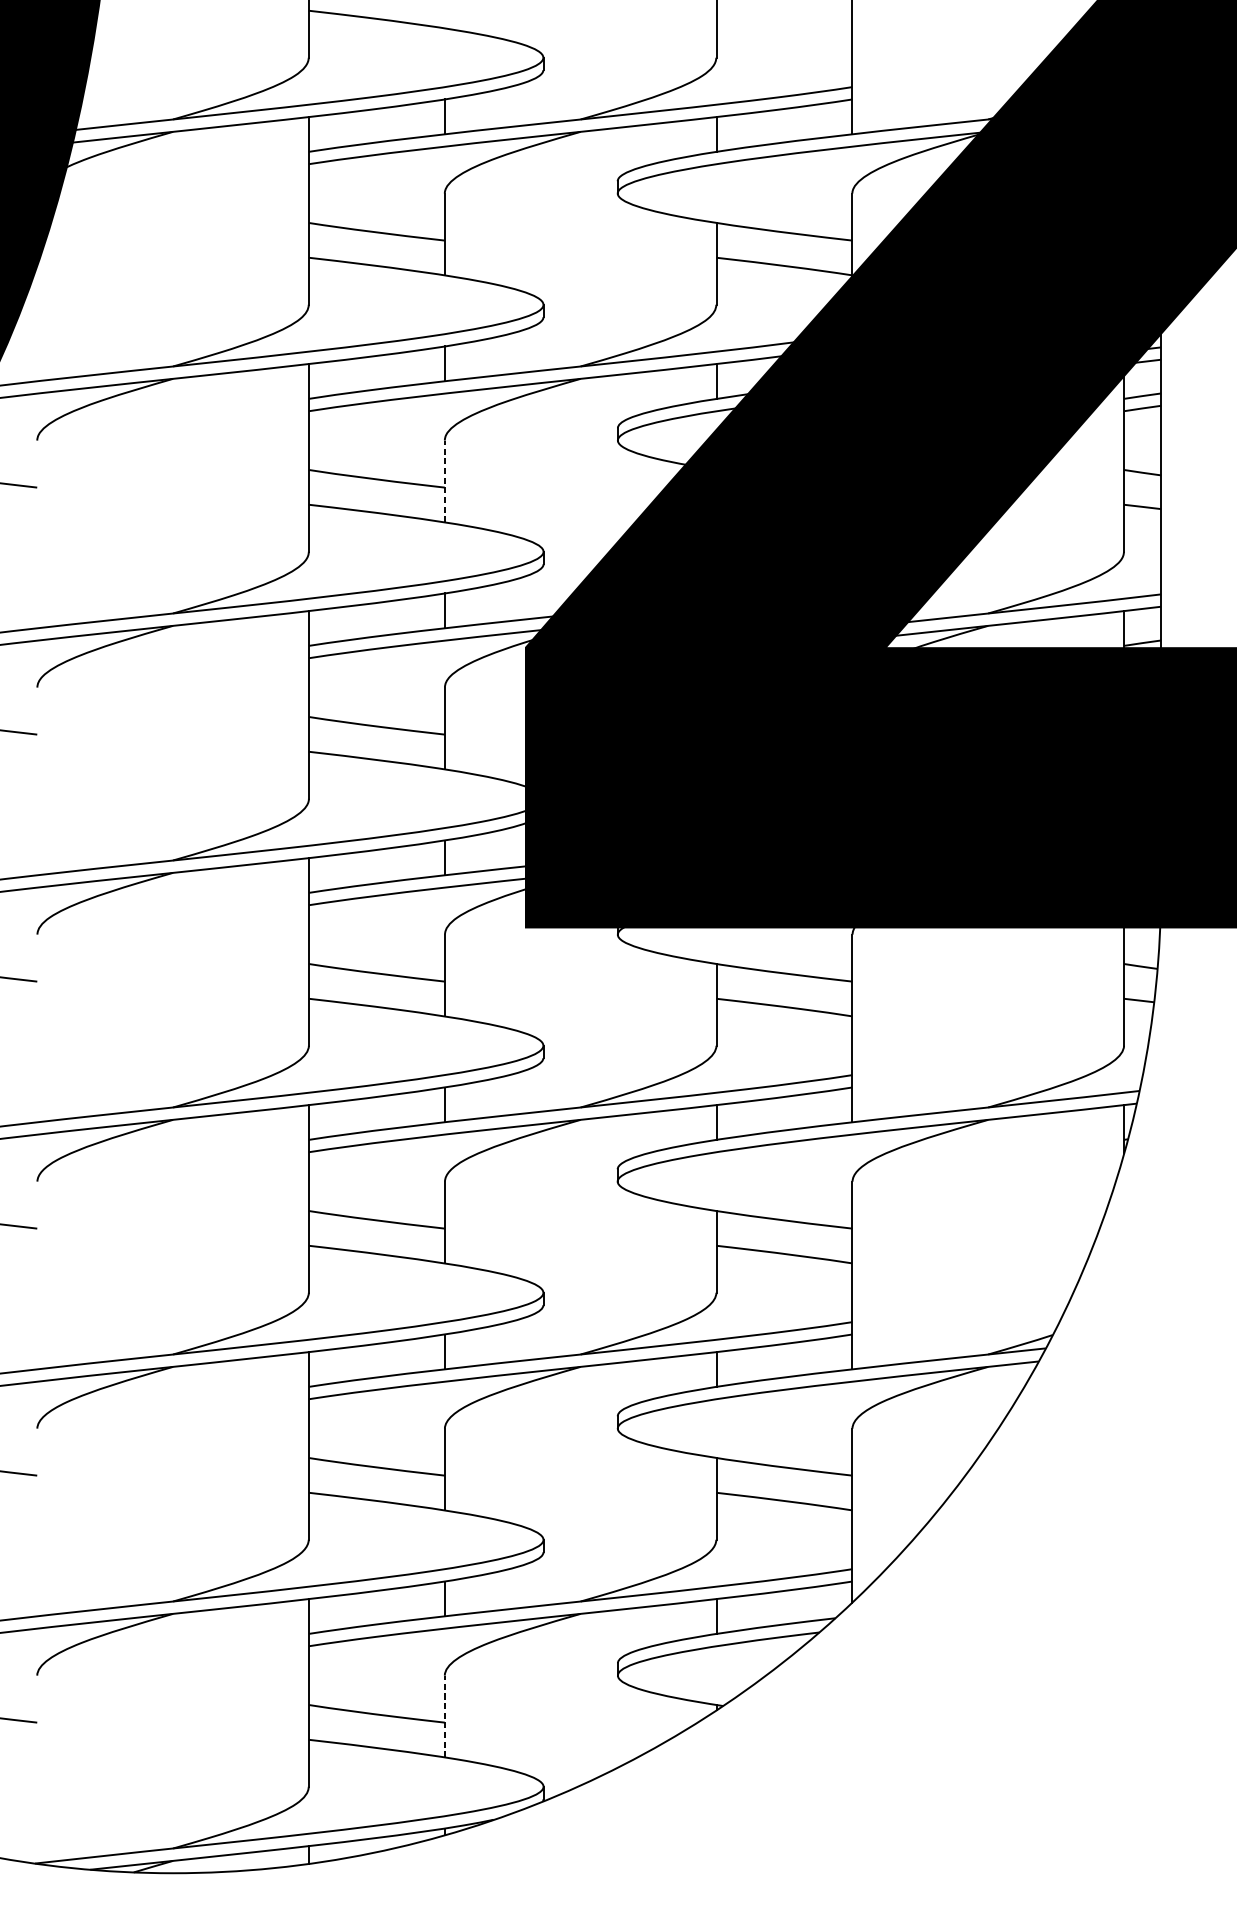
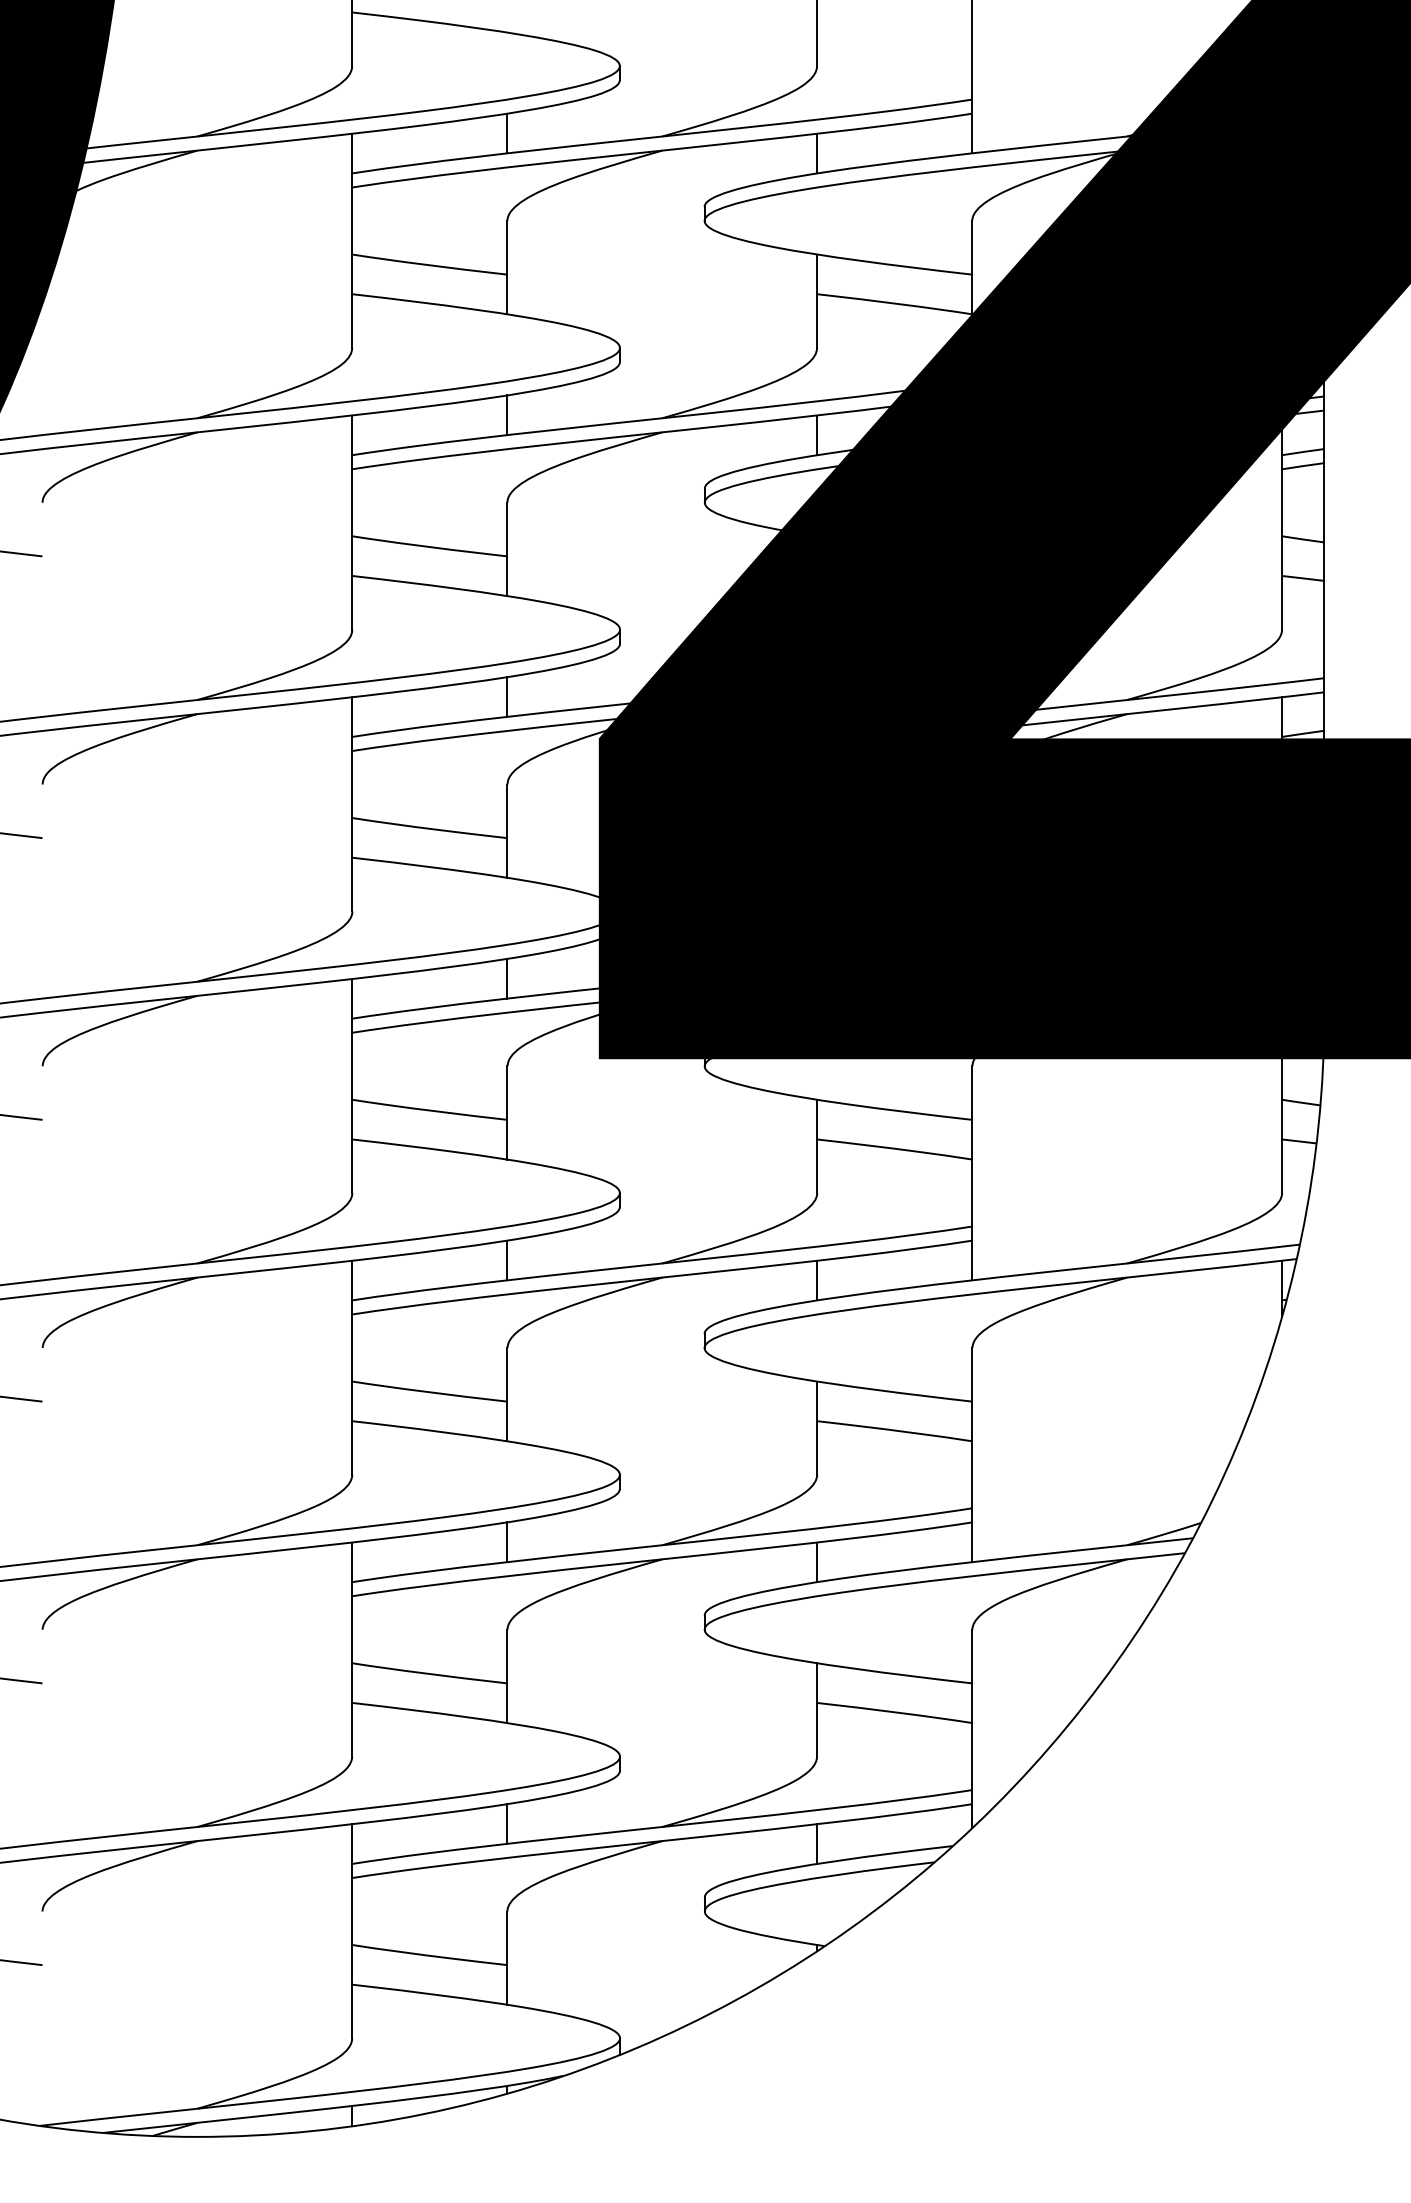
line: (444, 481) -> (507, 549), dashed -> solid
line: (444, 1716) -> (507, 1958), dashed -> solid

